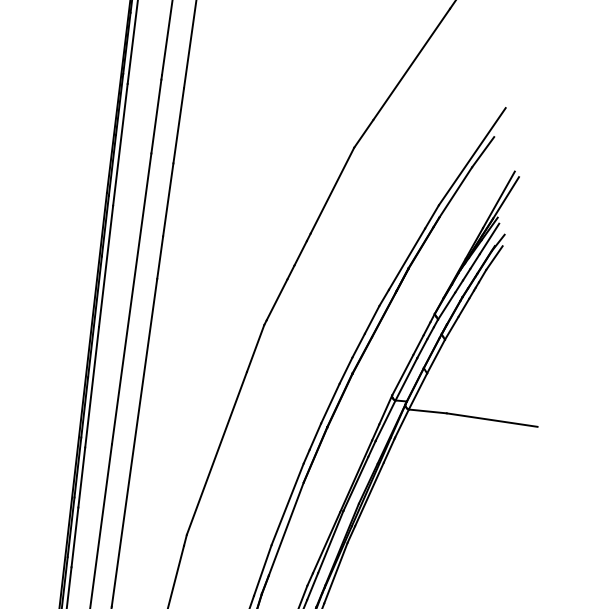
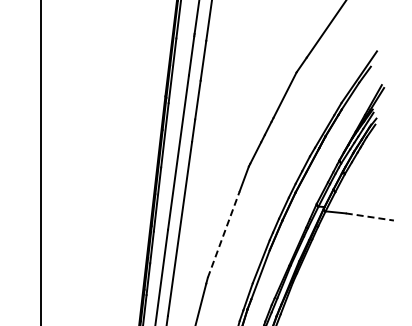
line: (493, 421) -> (370, 217), solid -> dashed
line: (216, 453) -> (223, 234), solid -> dashed

